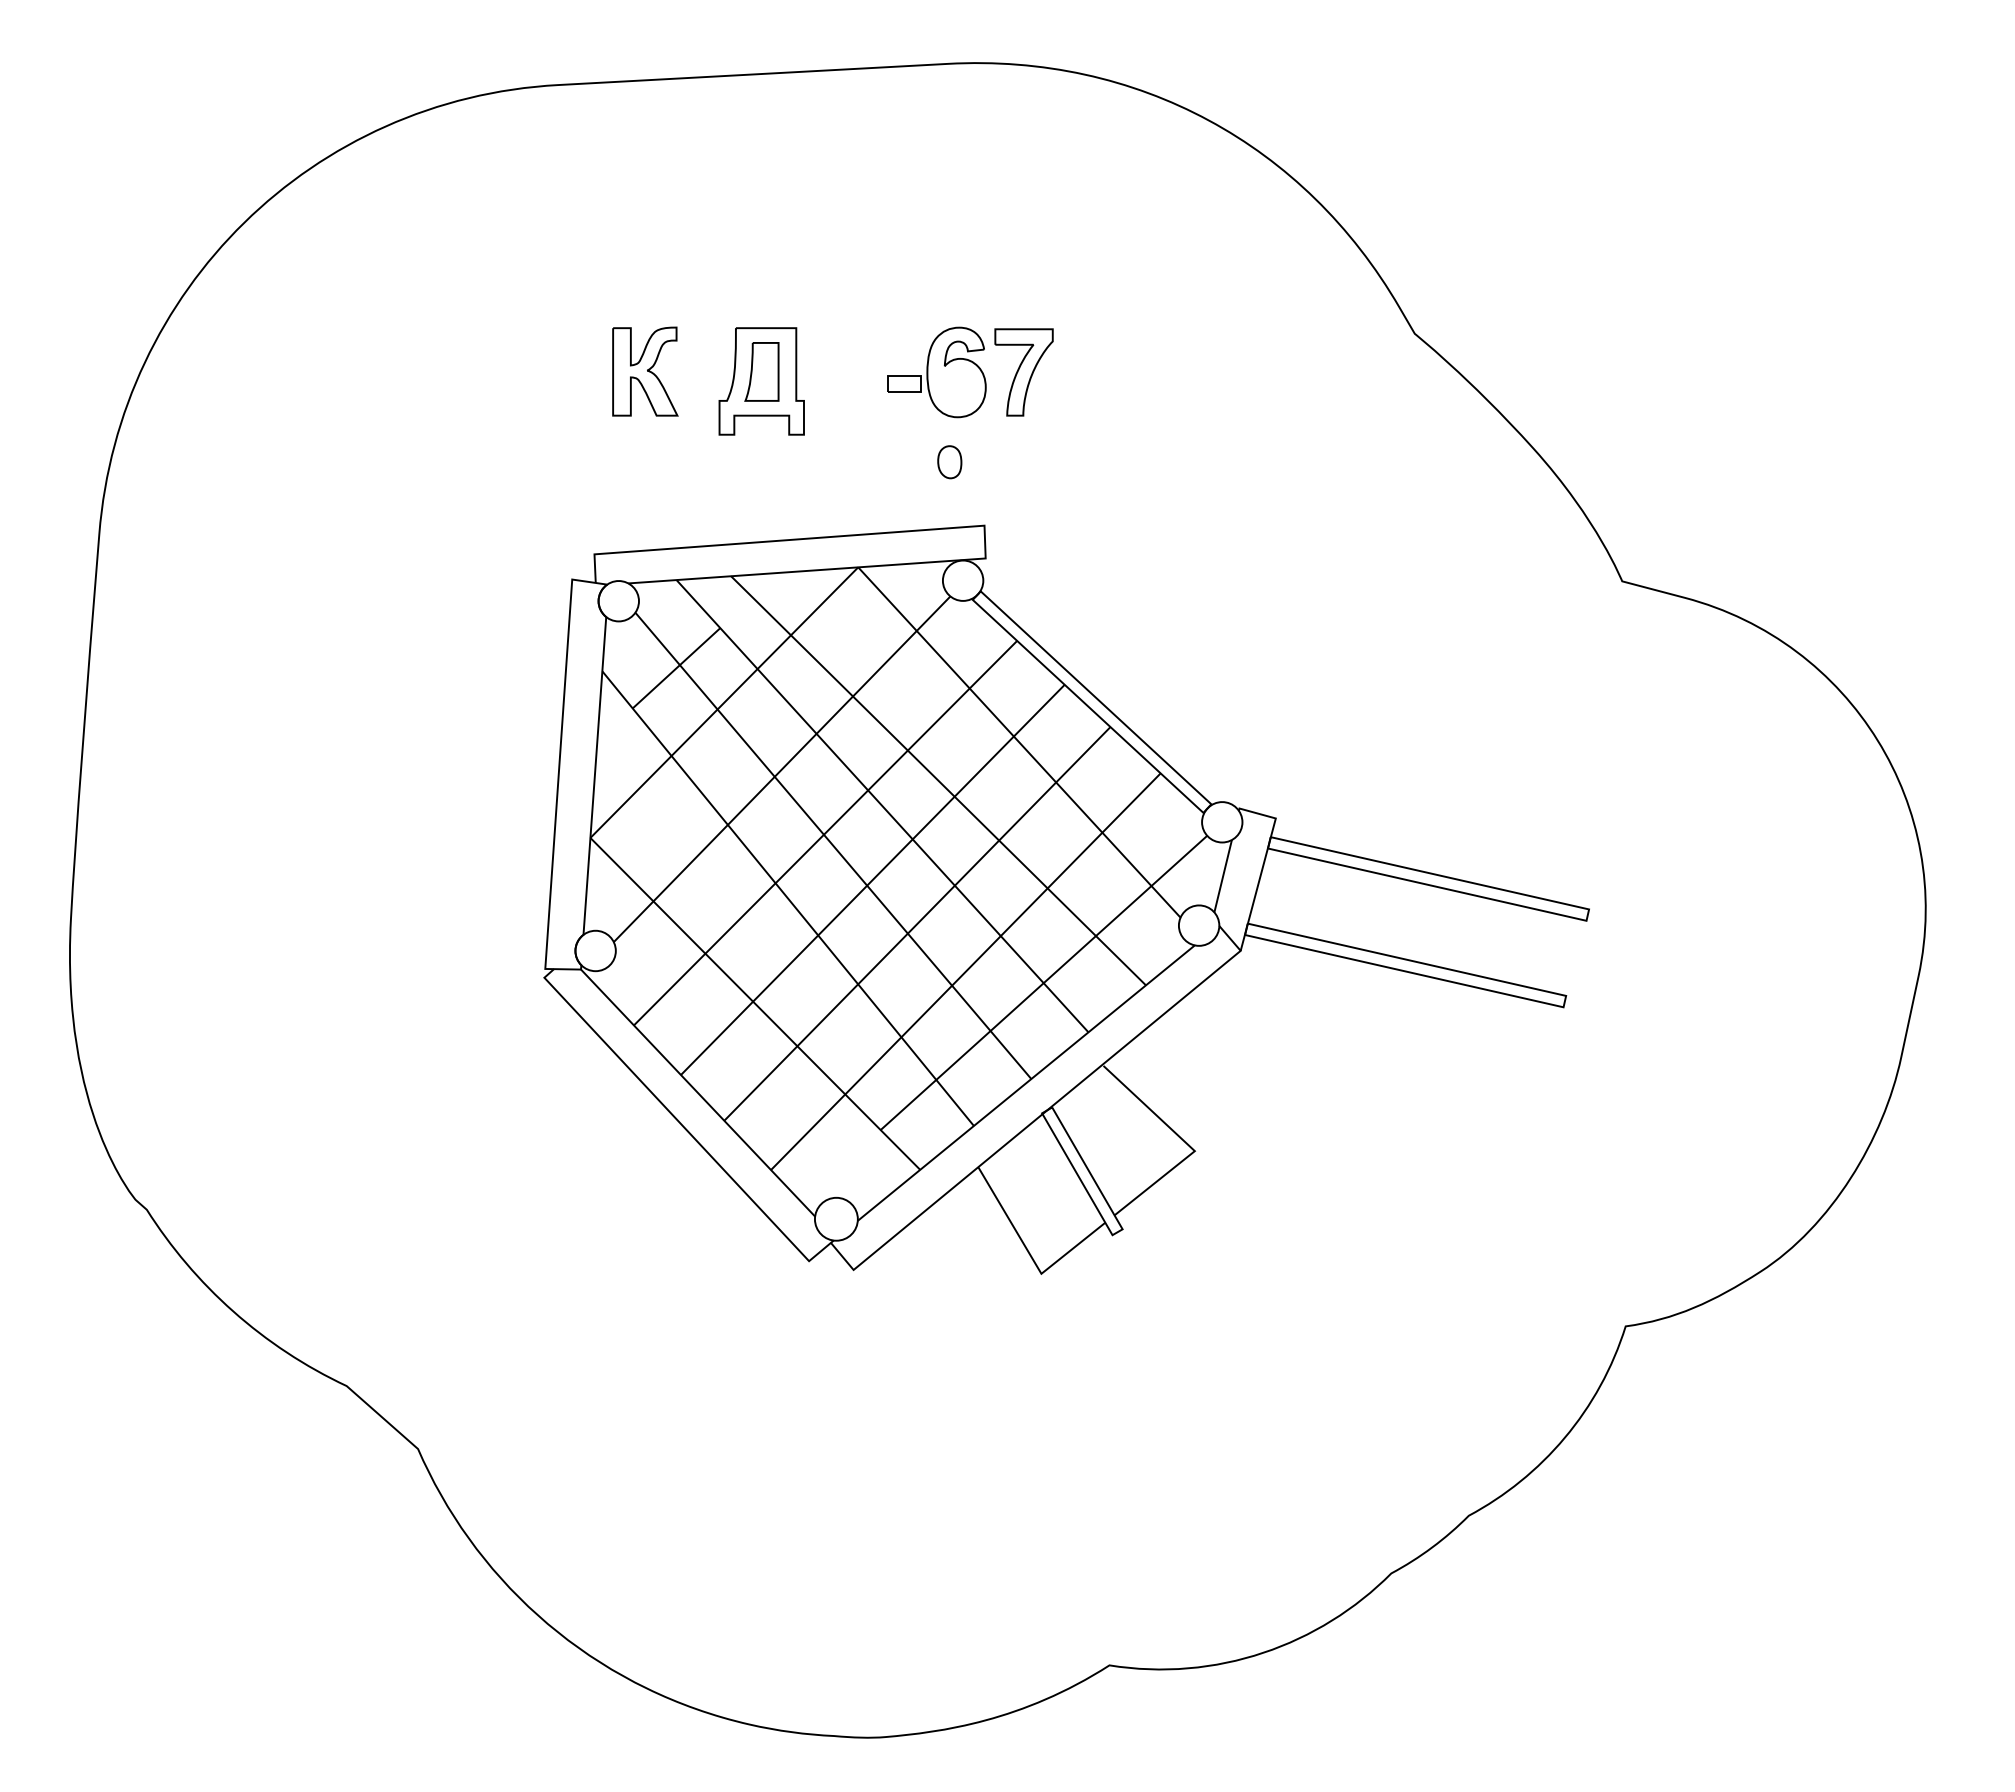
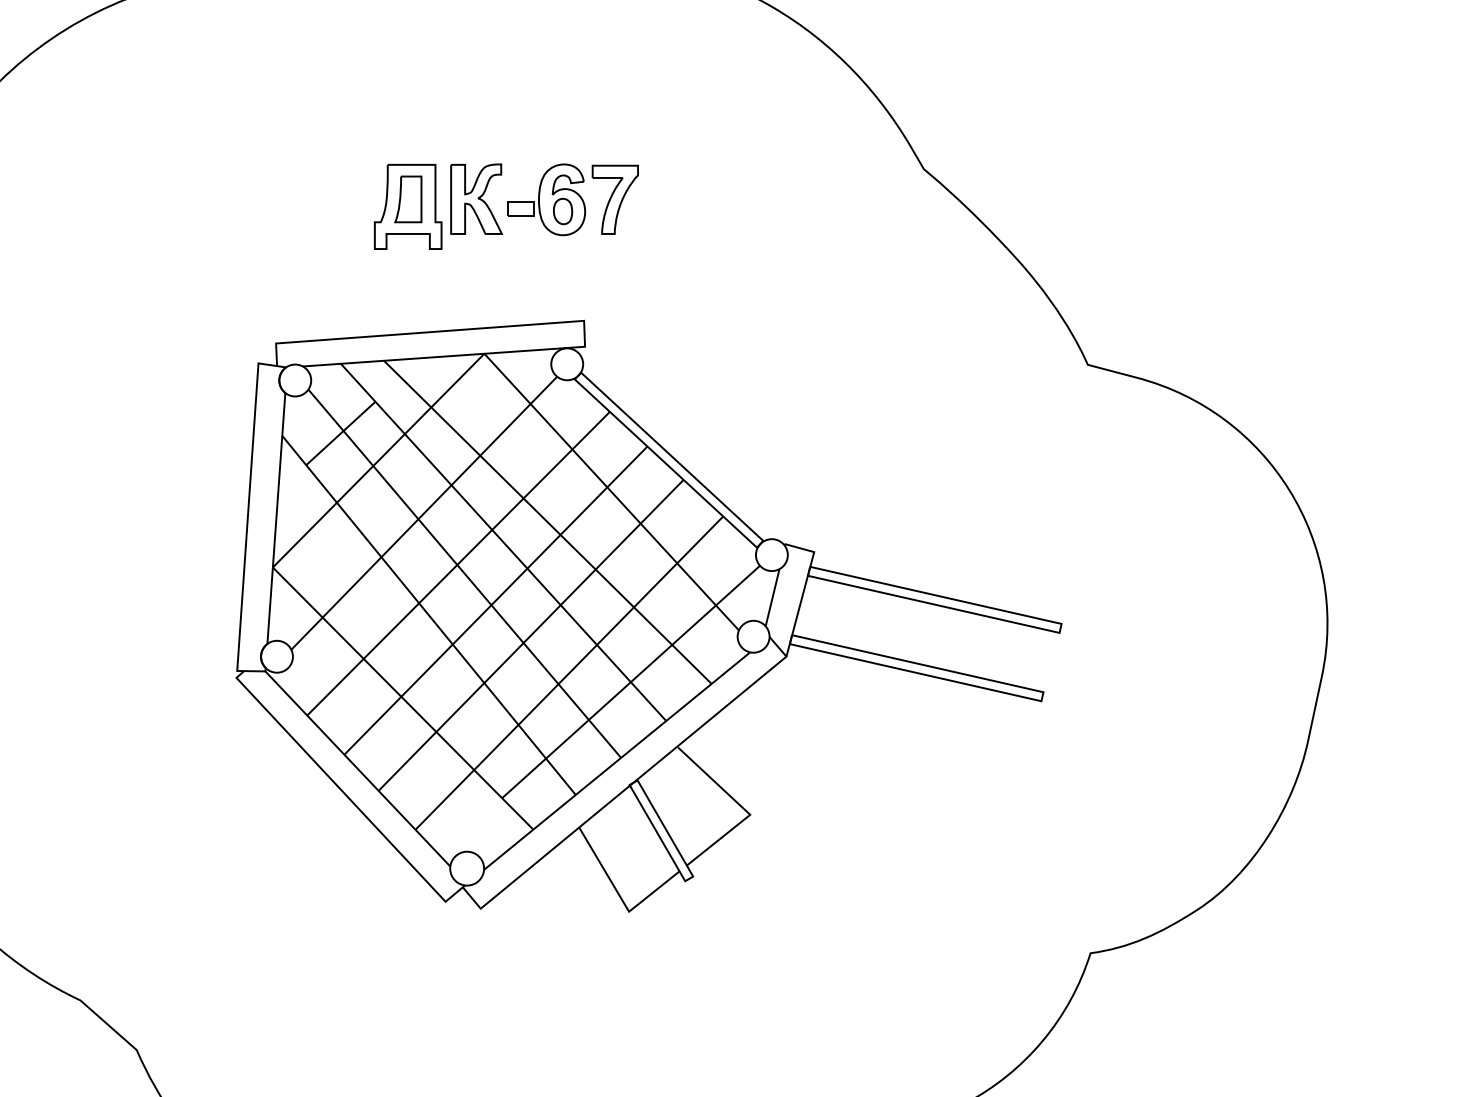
part: (645, 371) -> (476, 199), moved
part: (949, 462) -> (562, 211), moved

